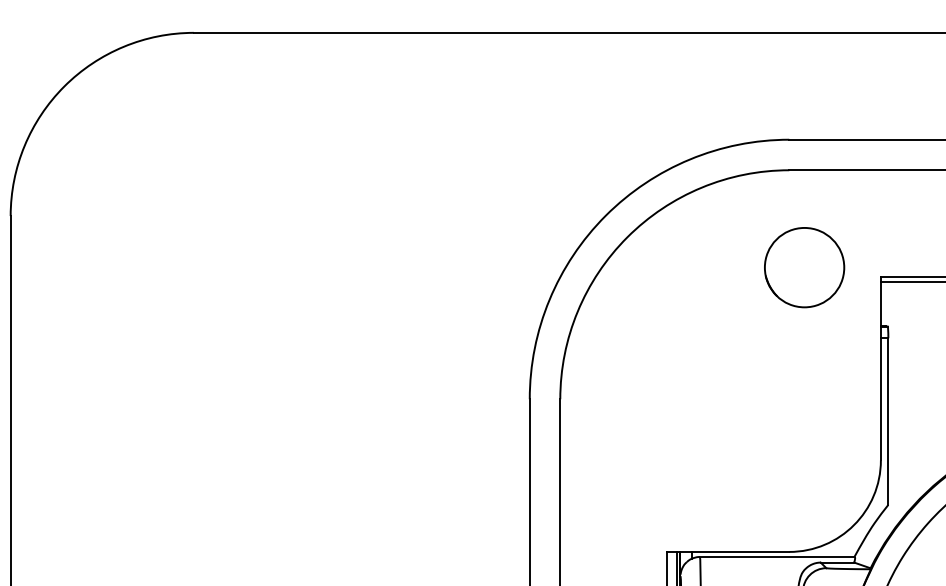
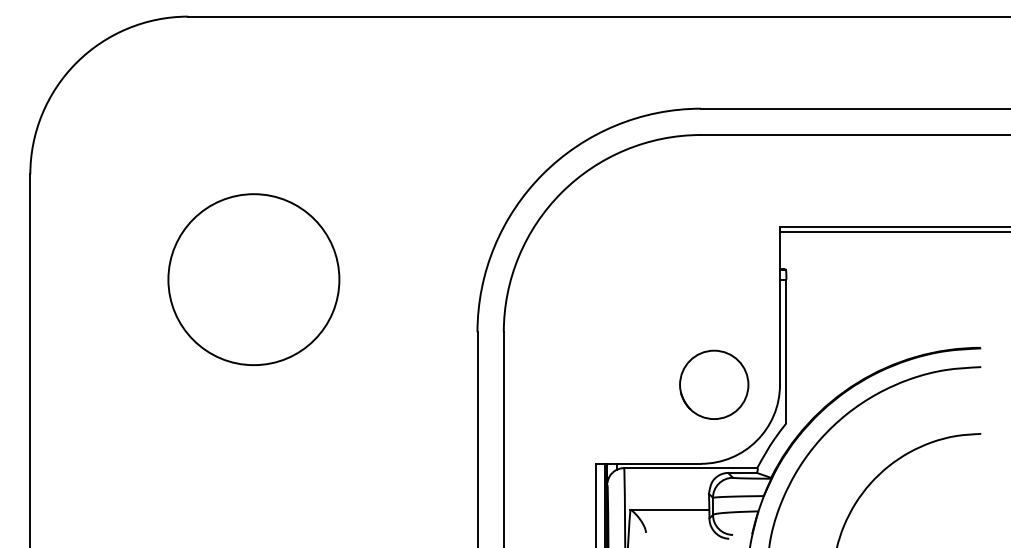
circle: (804, 267) -> (714, 384), moved
circle: (269, 338) -> (253, 279), added

